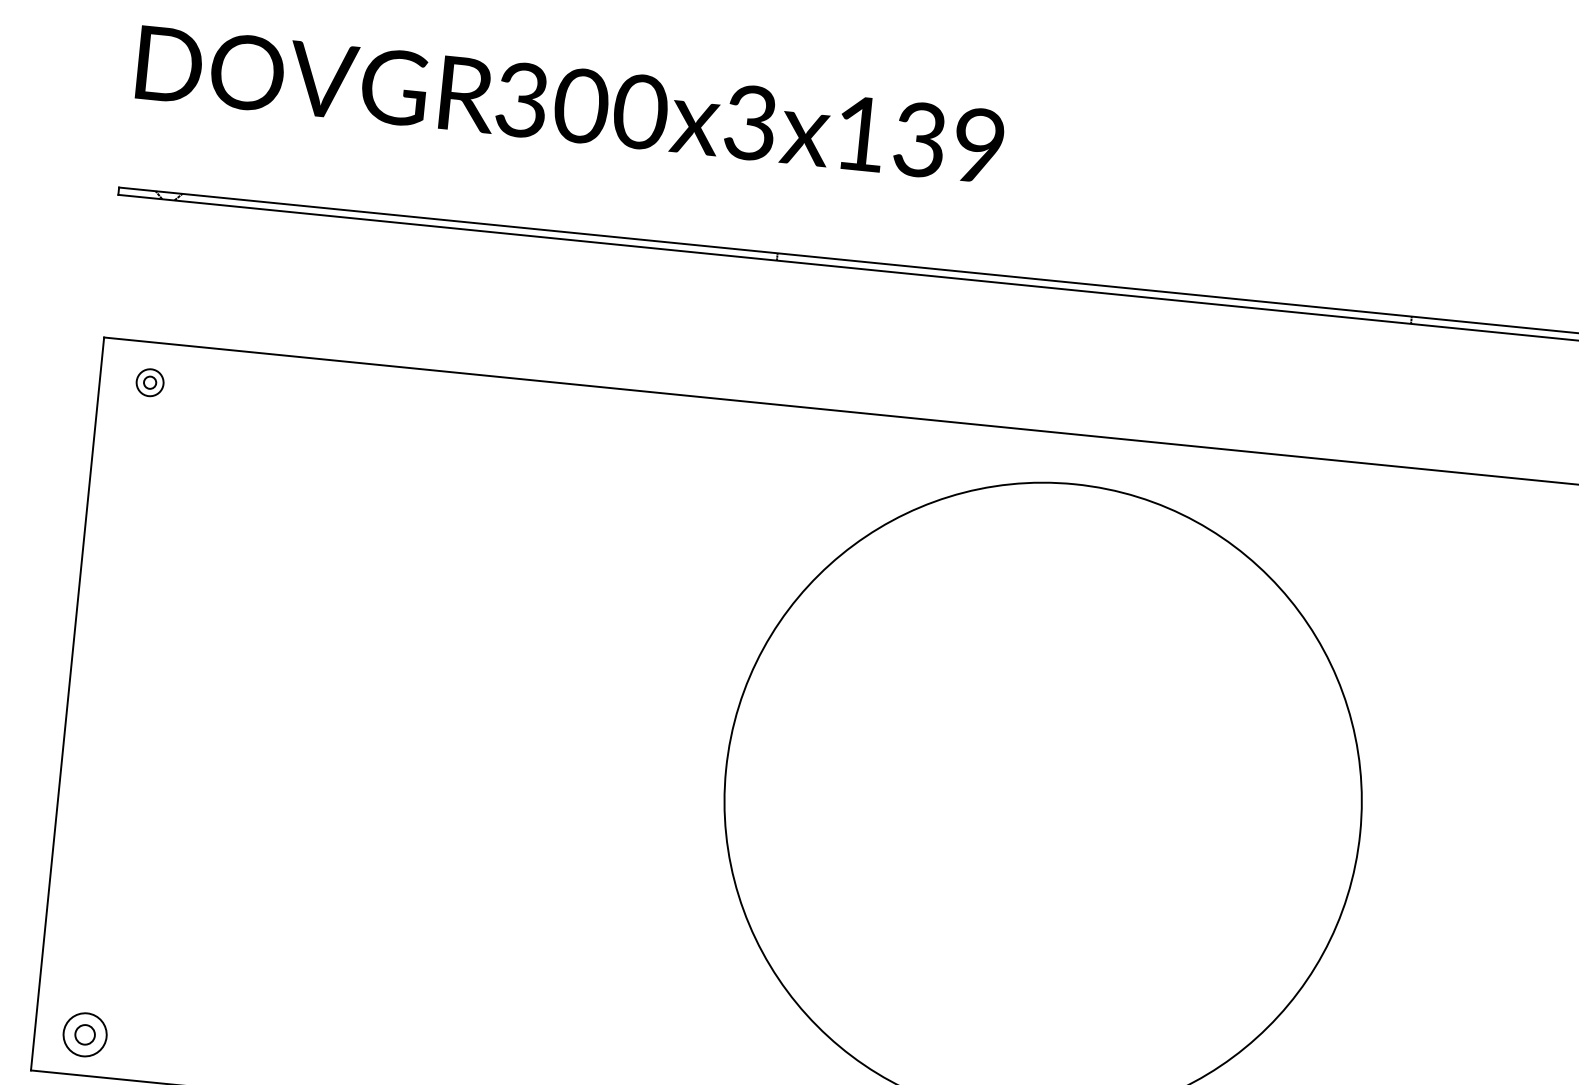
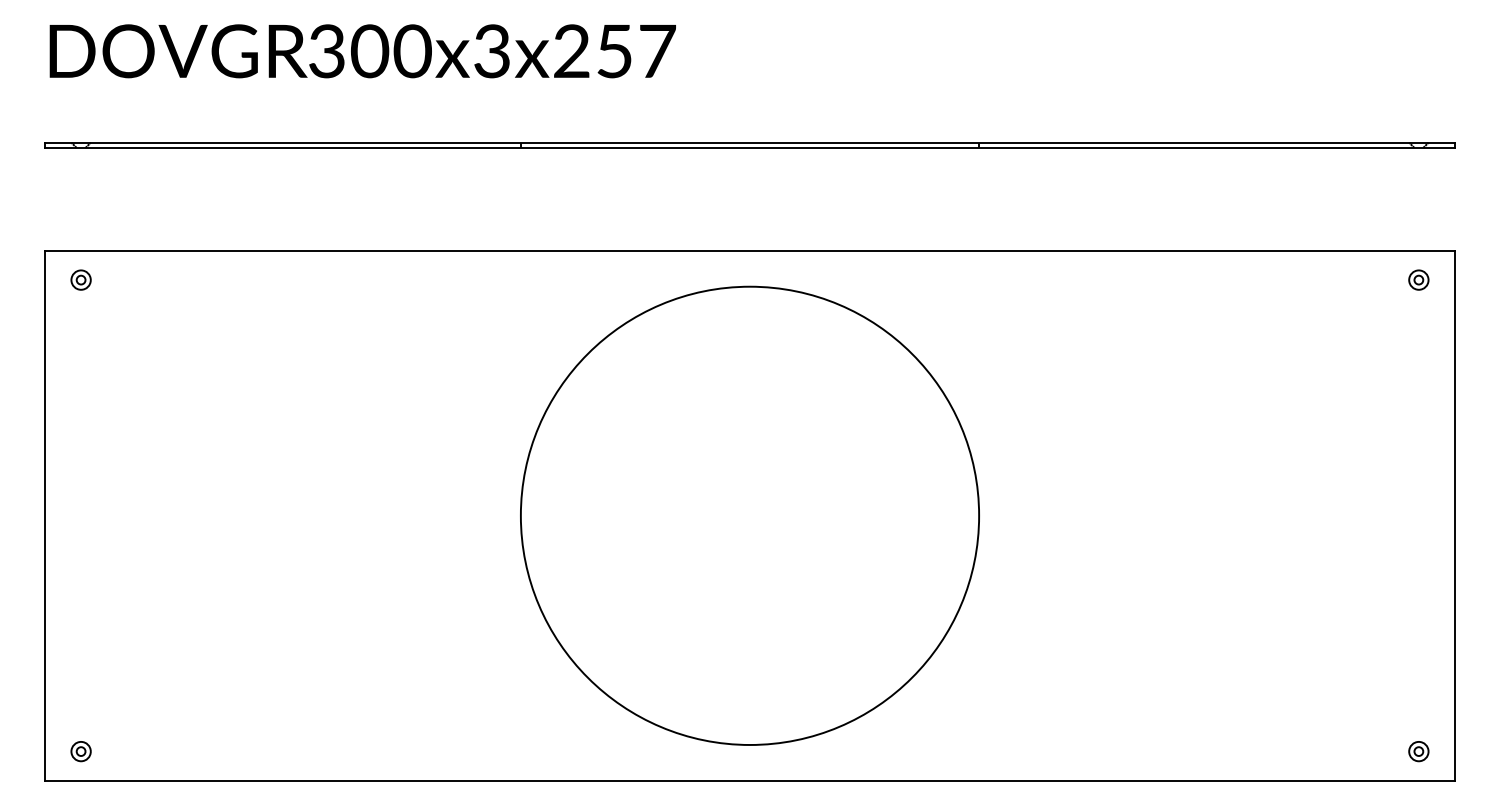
text: (919, 140) -> (614, 51), 300x3x139 -> 300x3x257
part: (84, 1034) -> (80, 751), size x0.62

